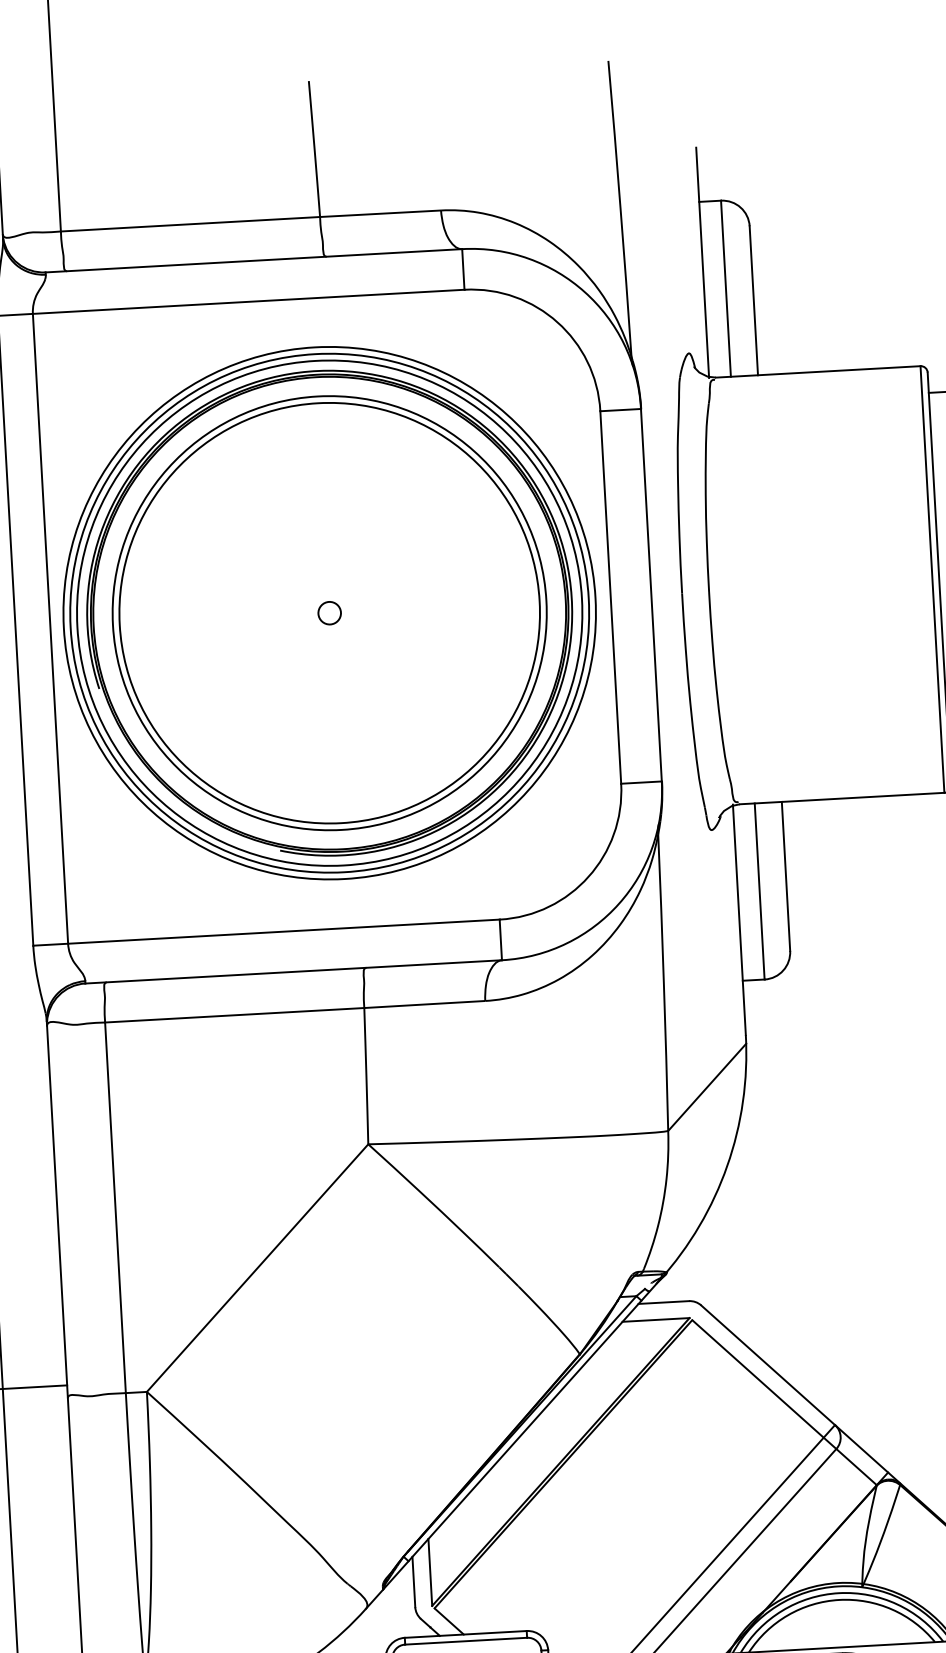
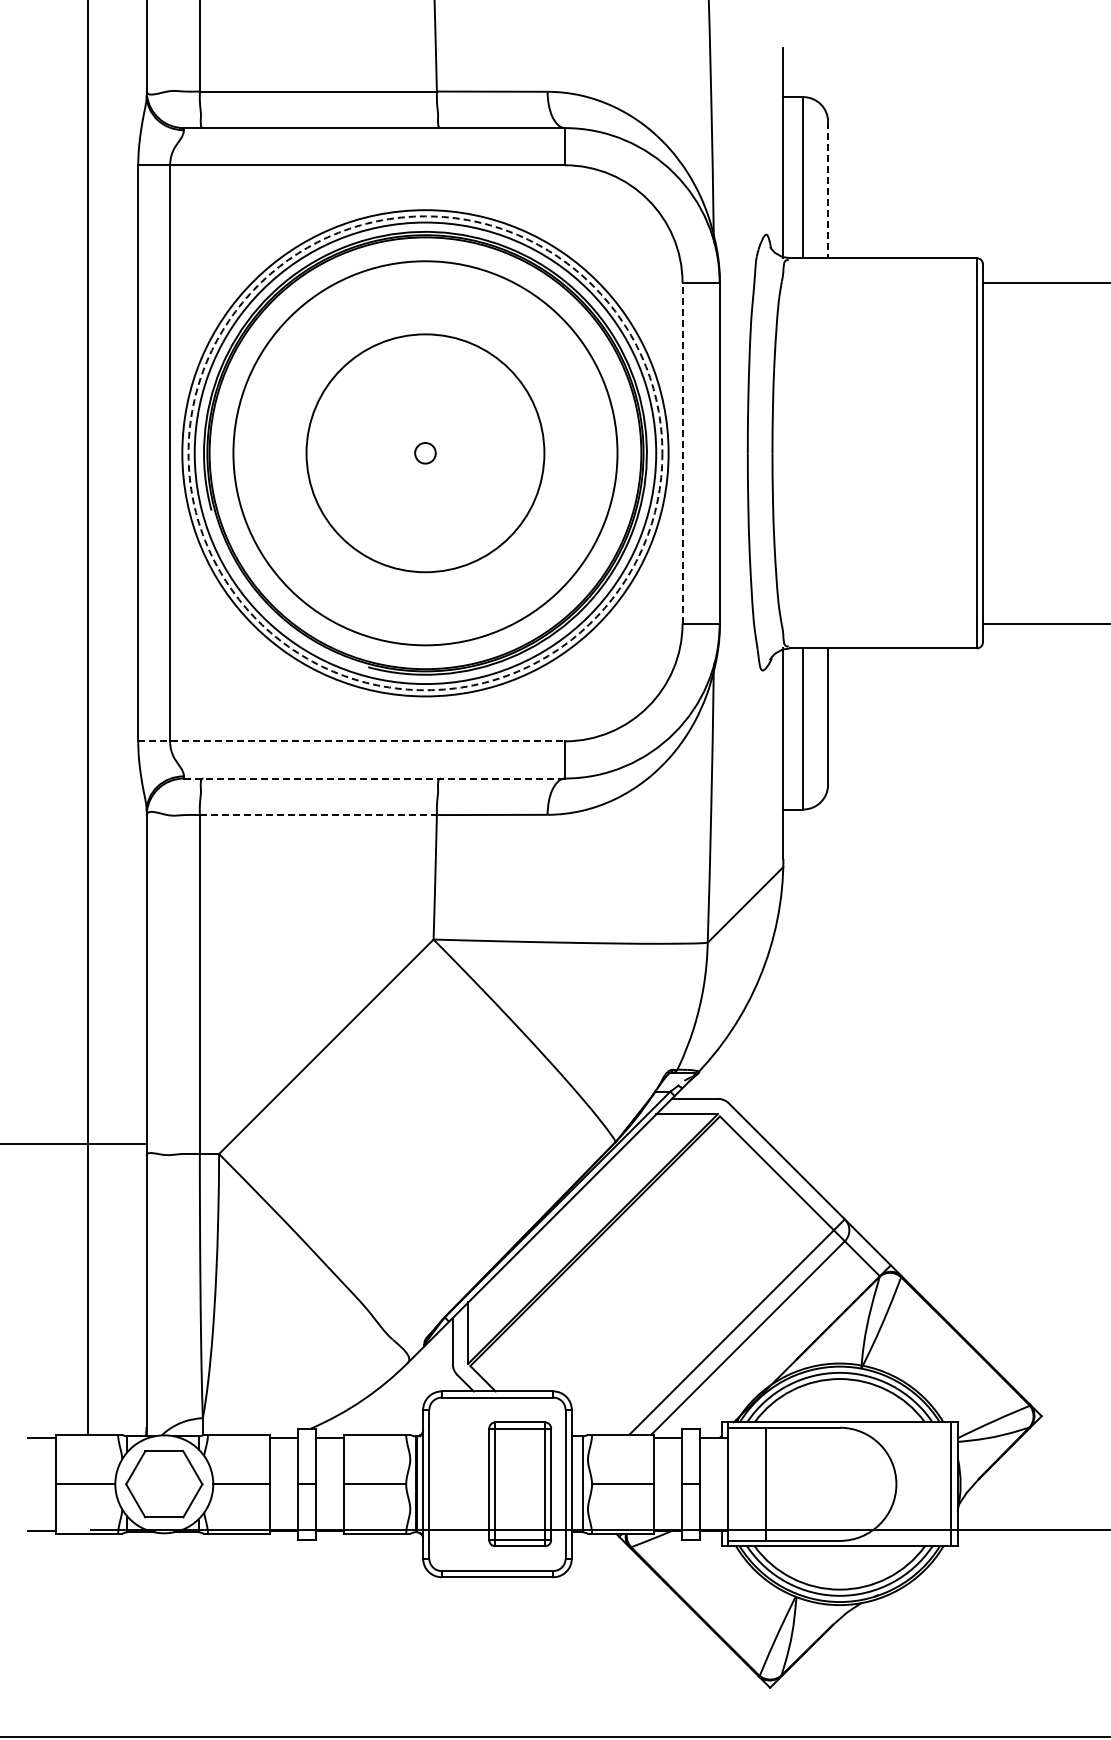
line: (754, 301) -> (828, 190), solid -> dashed
line: (610, 596) -> (682, 452), solid -> dashed
circle: (329, 613) -> (425, 453), size x0.6
circle: (329, 613) -> (425, 453), solid -> dashed
line: (267, 932) -> (352, 741), solid -> dashed
line: (293, 971) -> (374, 778), solid -> dashed
line: (234, 1015) -> (318, 815), solid -> dashed

